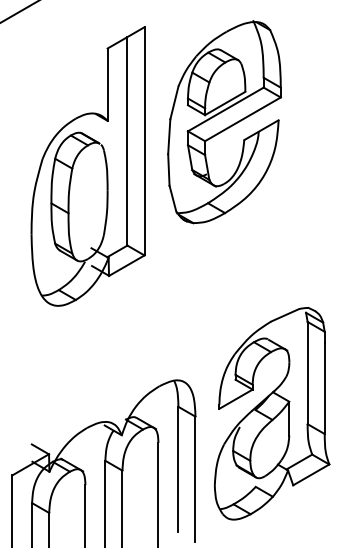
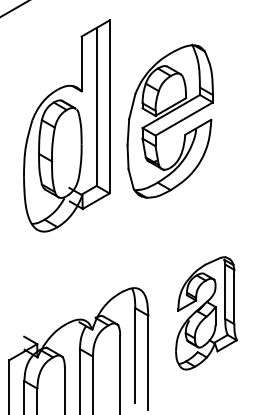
part: (224, 122) -> (170, 121), moved
part: (272, 413) -> (206, 313), size x0.7

